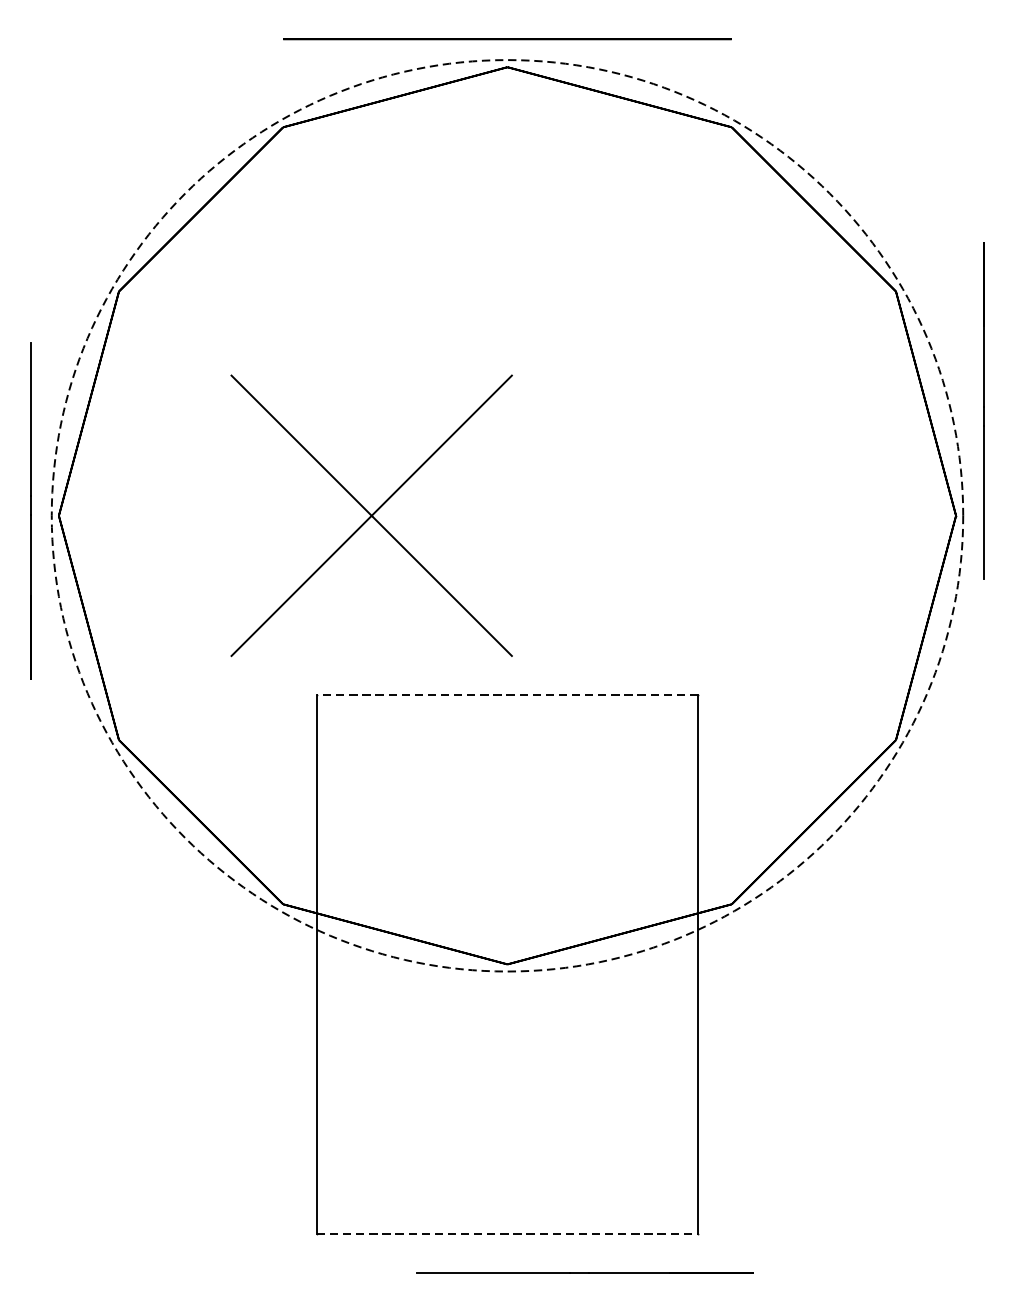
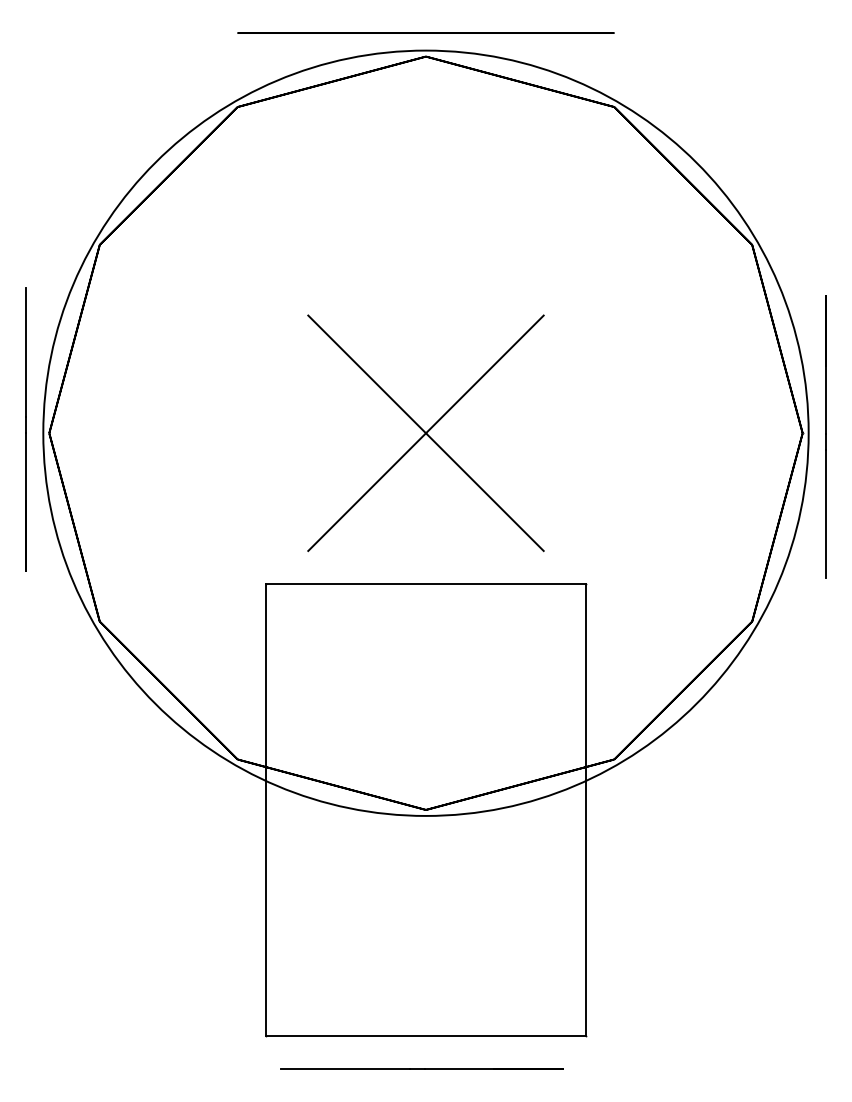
line: (983, 410) -> (825, 436), moved
circle: (506, 514) -> (425, 432), dashed -> solid
part: (371, 516) -> (425, 433), moved
line: (506, 694) -> (425, 583), dashed -> solid
line: (508, 1232) -> (426, 1035), dashed -> solid
line: (584, 1272) -> (421, 1068), moved

